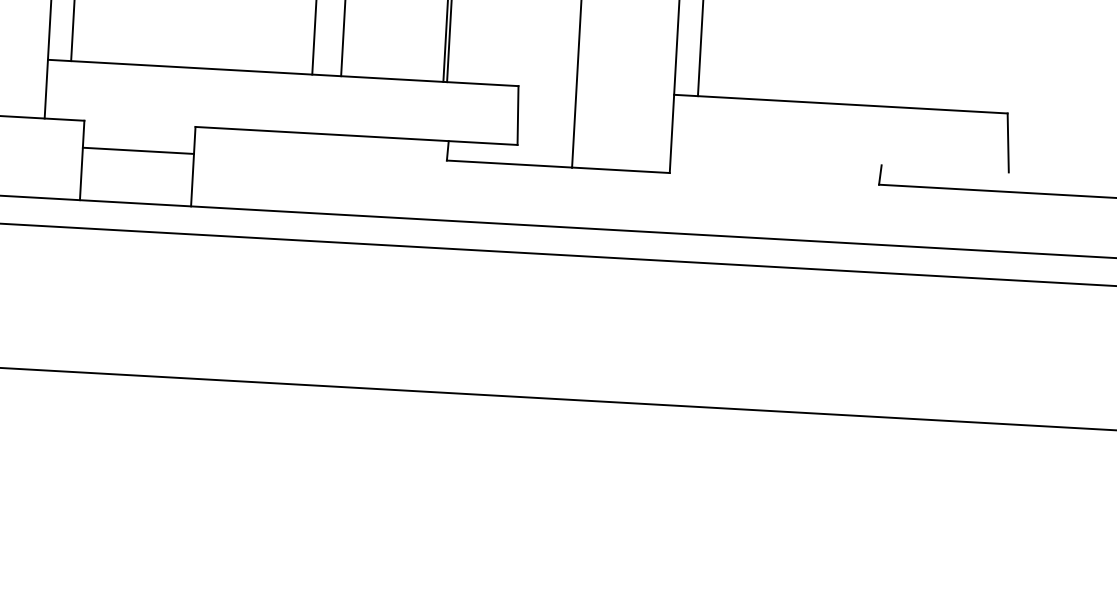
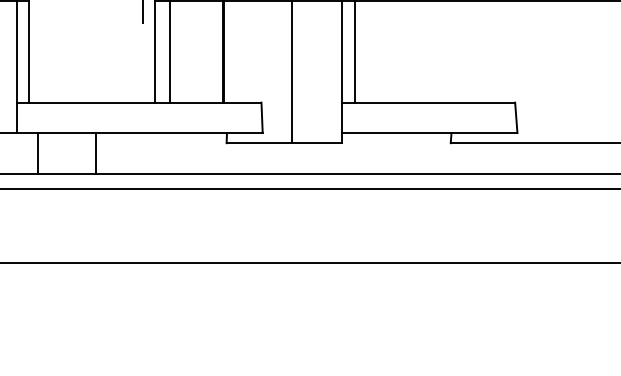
line: (137, 151) -> (66, 133), moved
line: (839, 163) -> (429, 133), added

